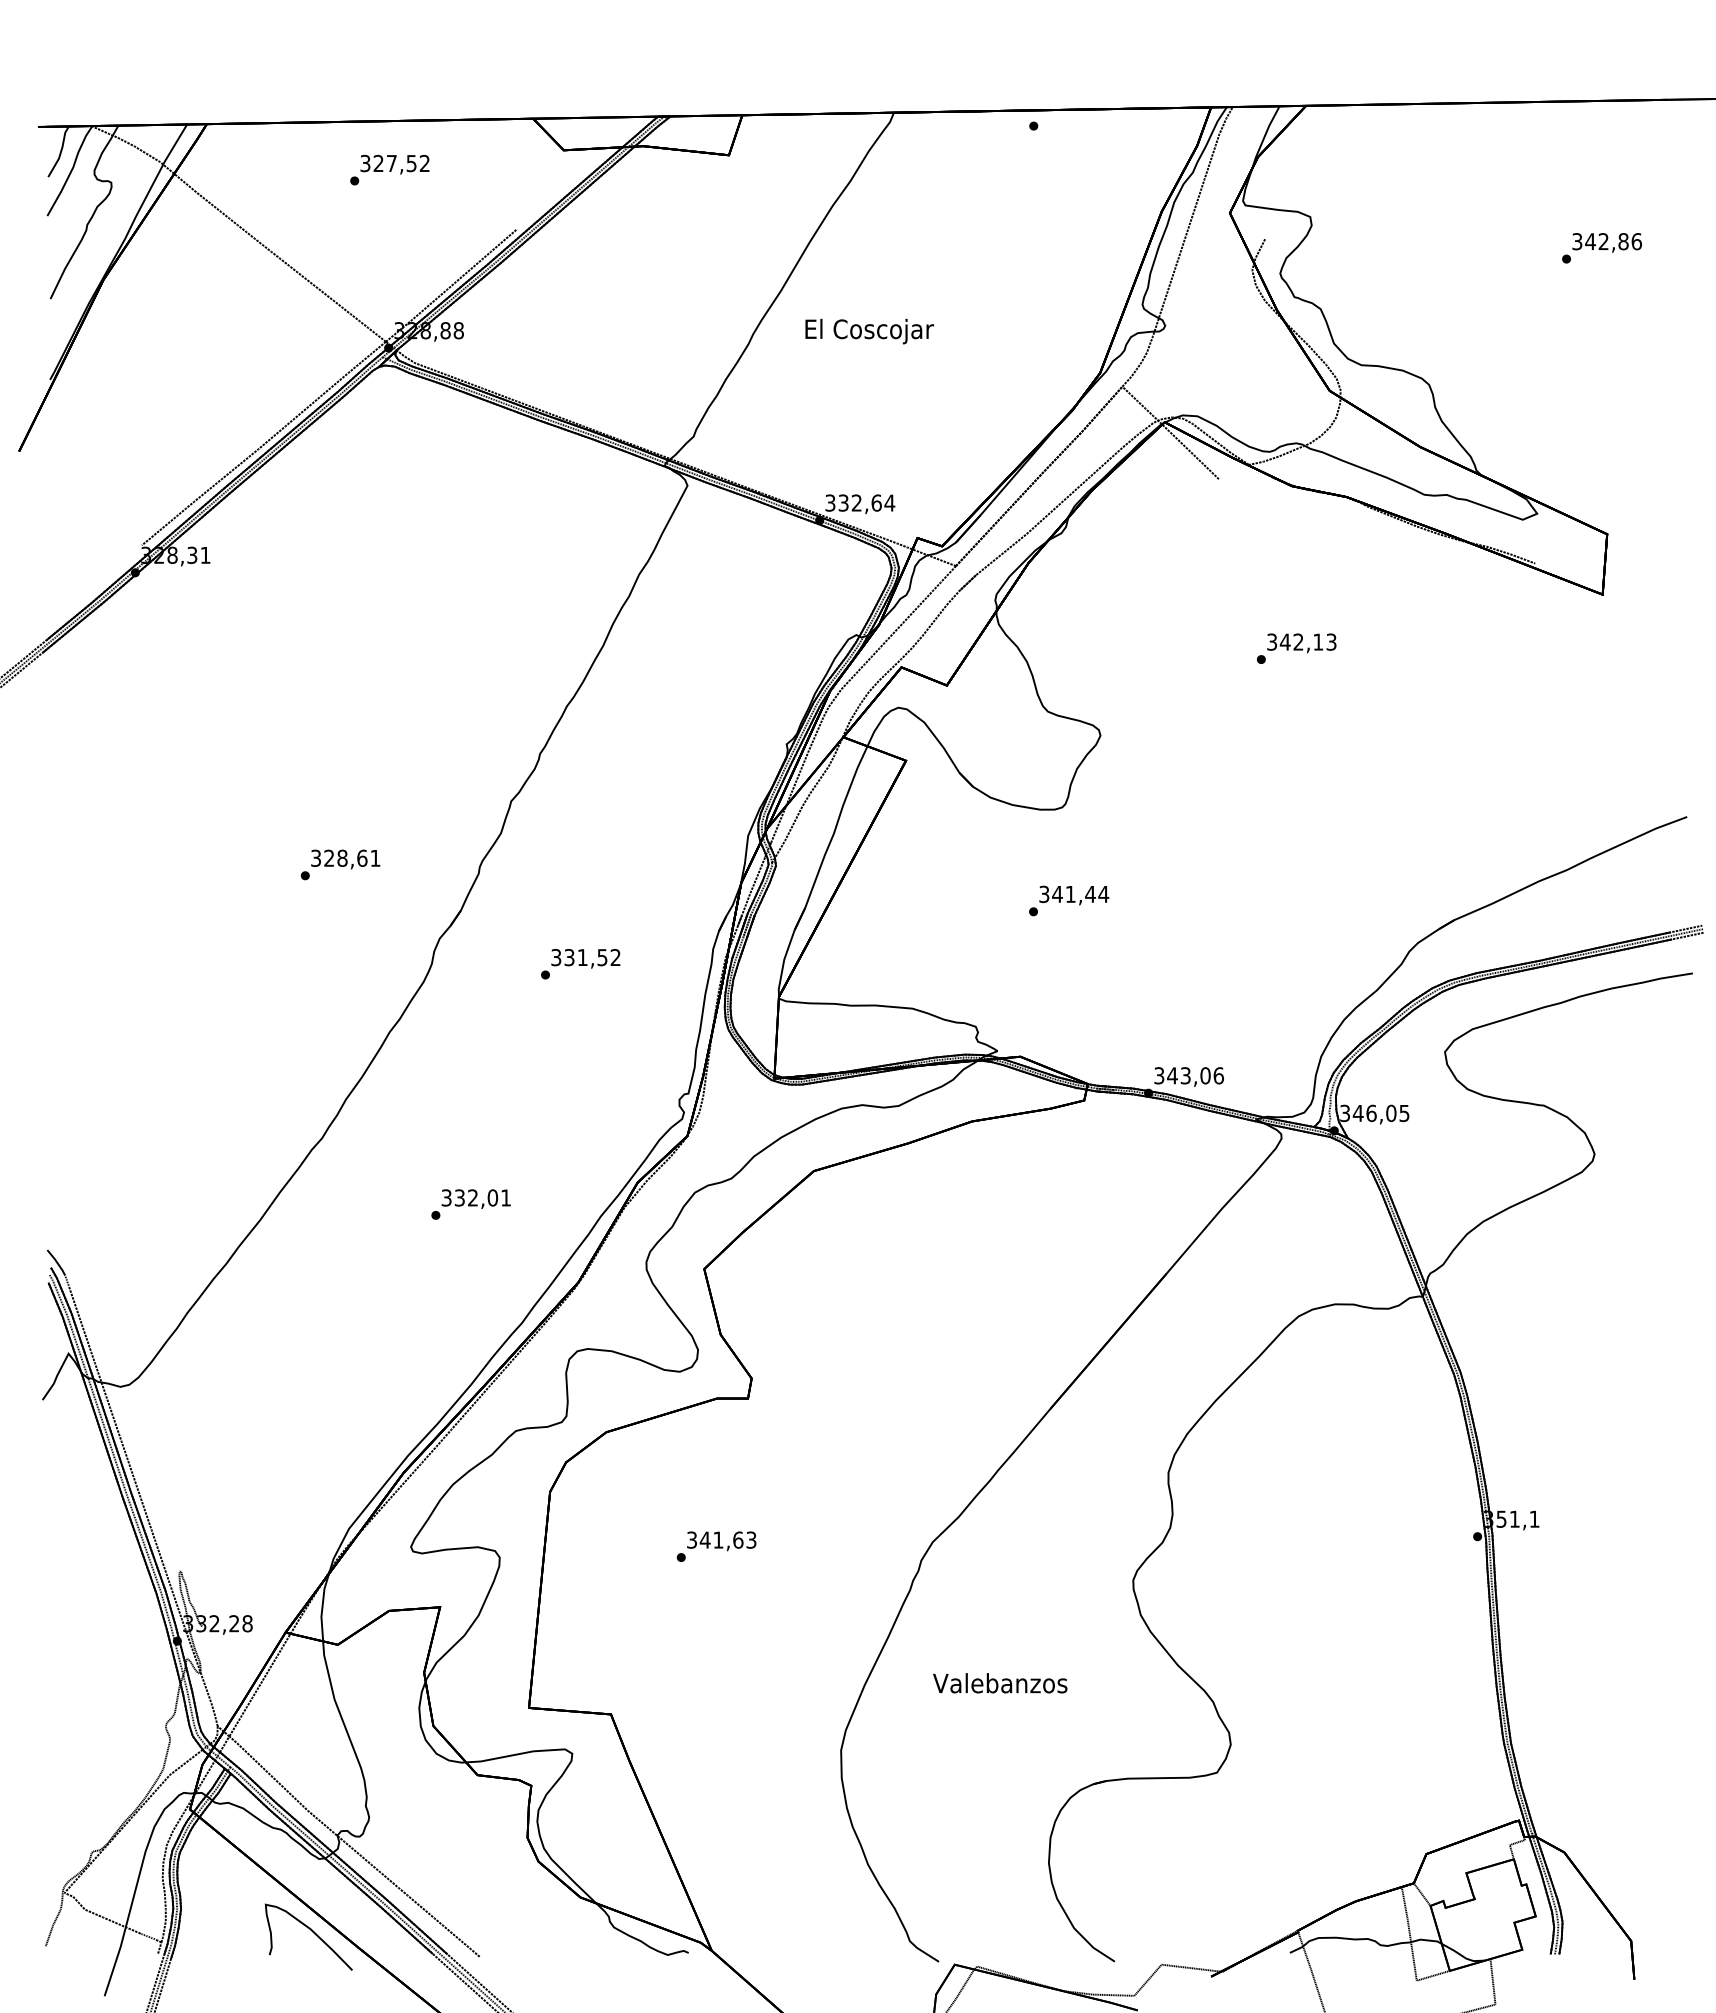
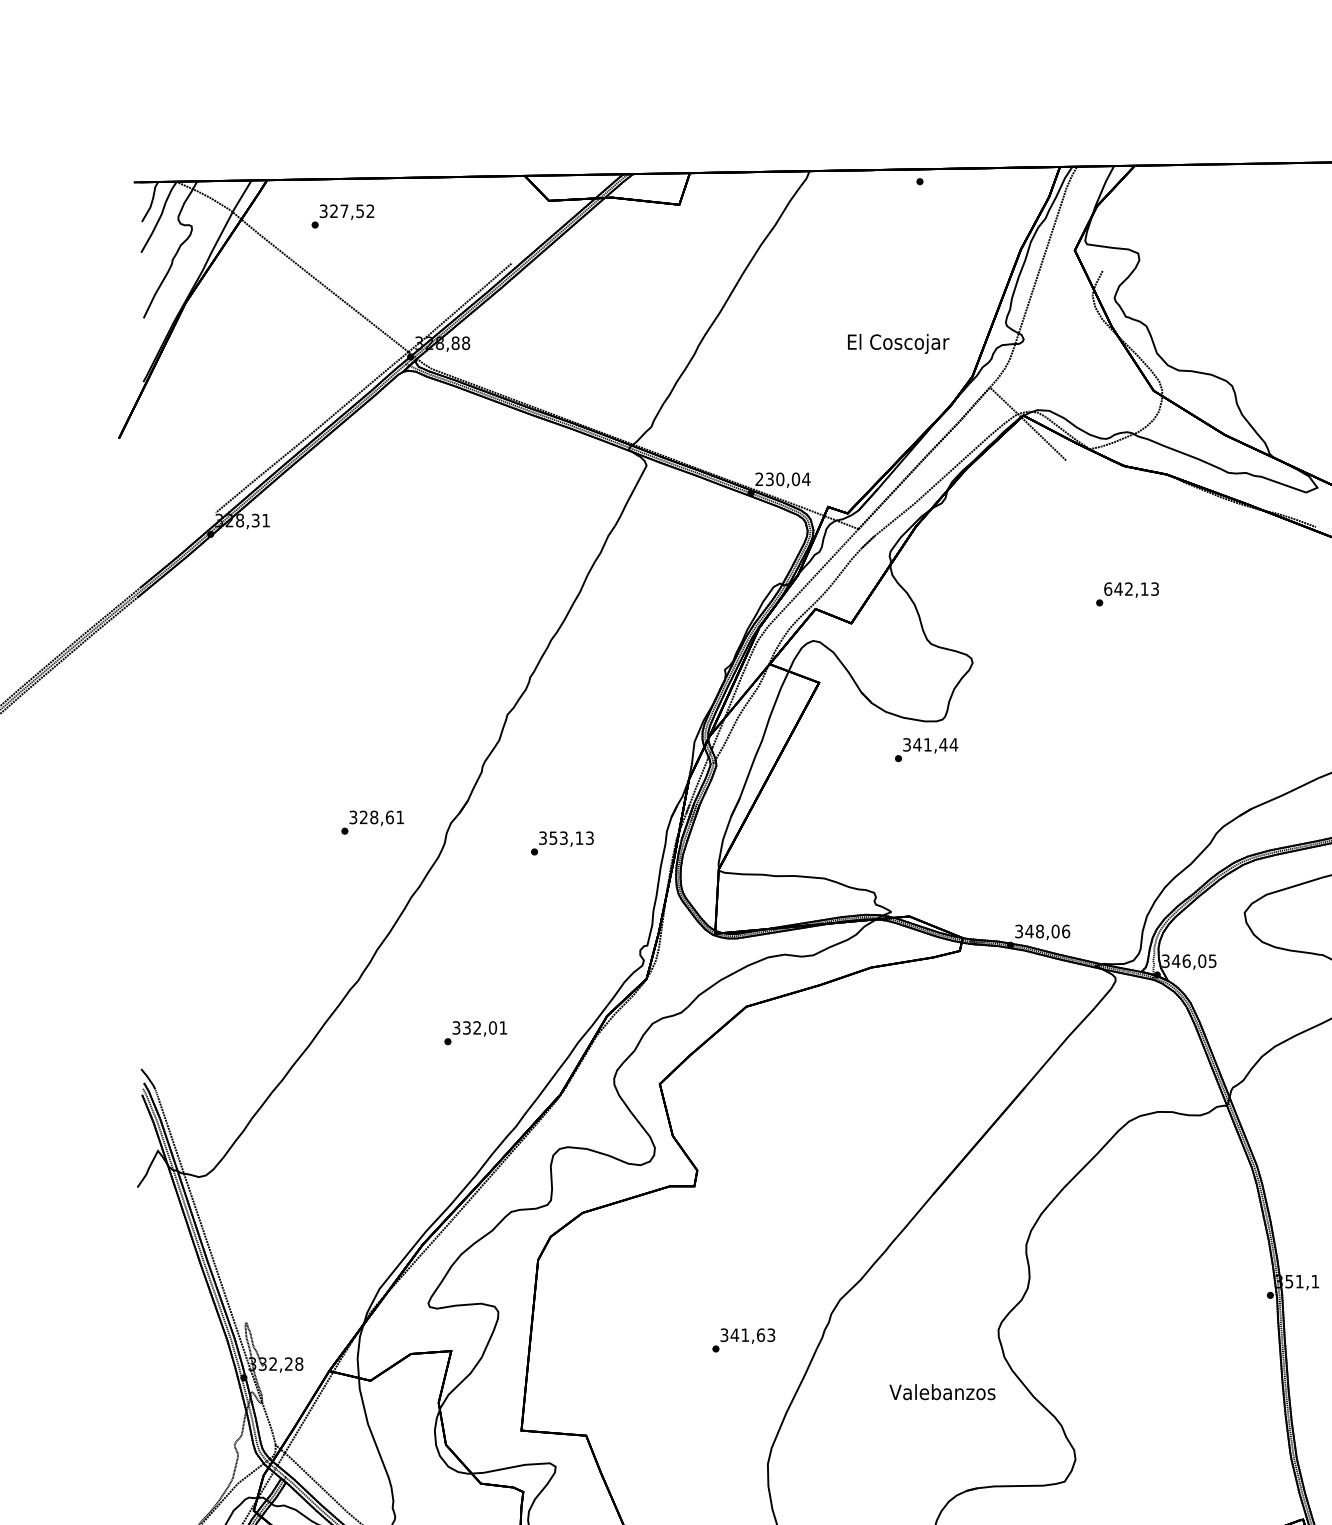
text: (389, 169) -> (342, 215), moved
text: (869, 331) -> (898, 343), moved
text: (853, 502) -> (777, 478), 332,64 -> 230,04
text: (1272, 641) -> (1108, 588), 342,13 -> 642,13
text: (340, 864) -> (372, 822), moved
text: (1069, 900) -> (926, 749), moved
text: (592, 957) -> (571, 838), 331,52 -> 353,13
text: (1185, 1075) -> (1039, 931), 343,06 -> 348,06
text: (716, 1546) -> (743, 1340), moved
text: (1000, 1683) -> (942, 1392), moved

